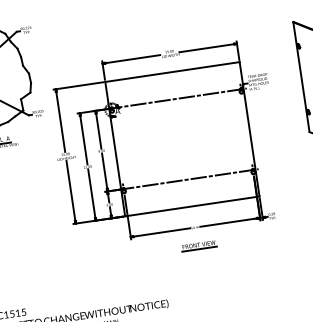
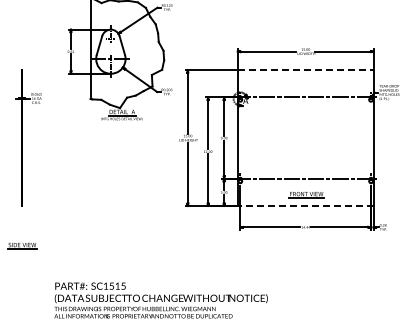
line: (172, 72) -> (305, 70), solid -> dashed
line: (192, 206) -> (305, 206), solid -> dashed
part: (199, 246) -> (306, 195), moved

